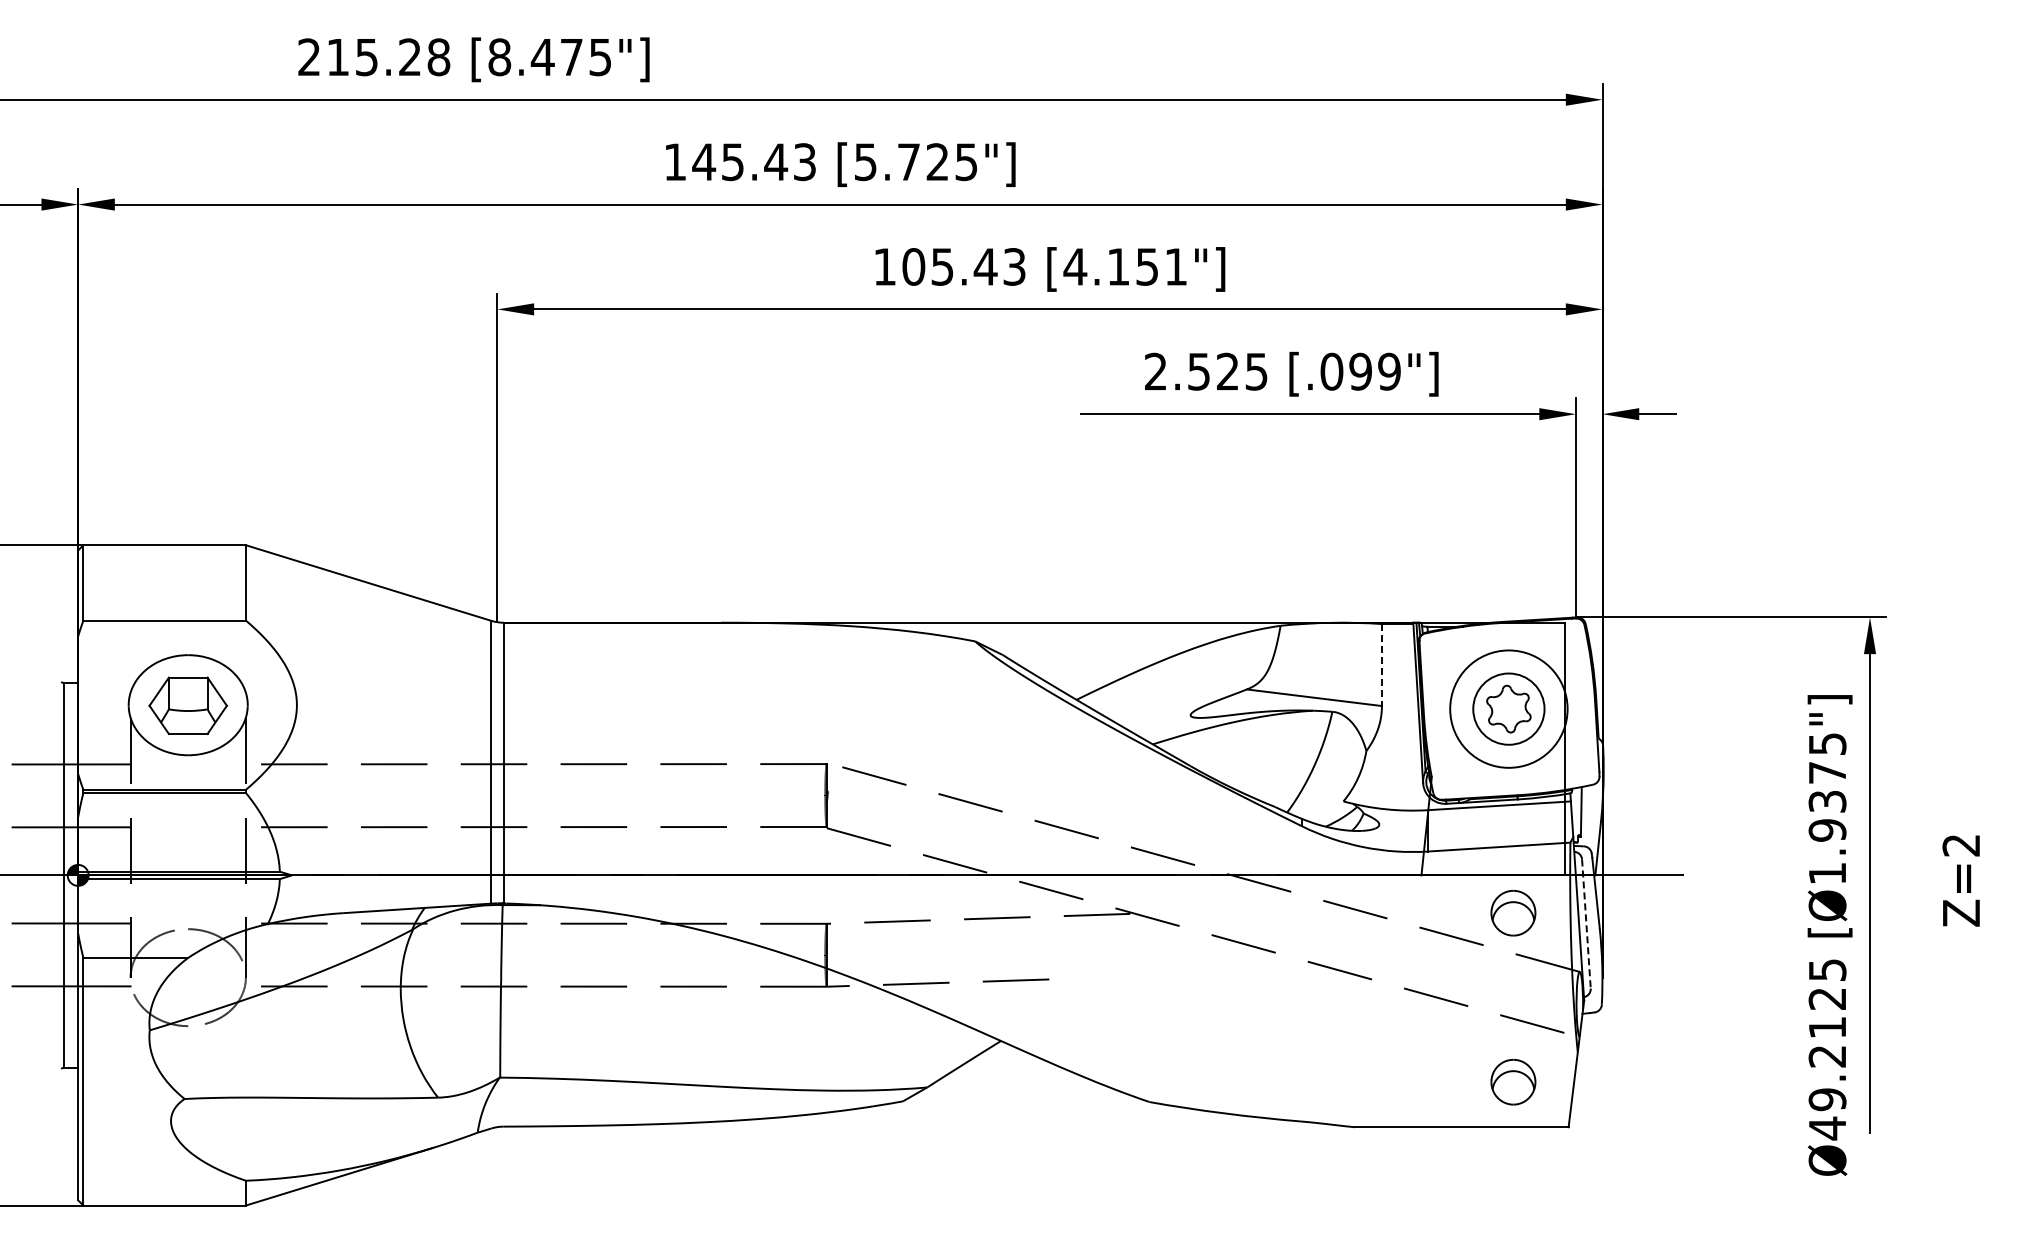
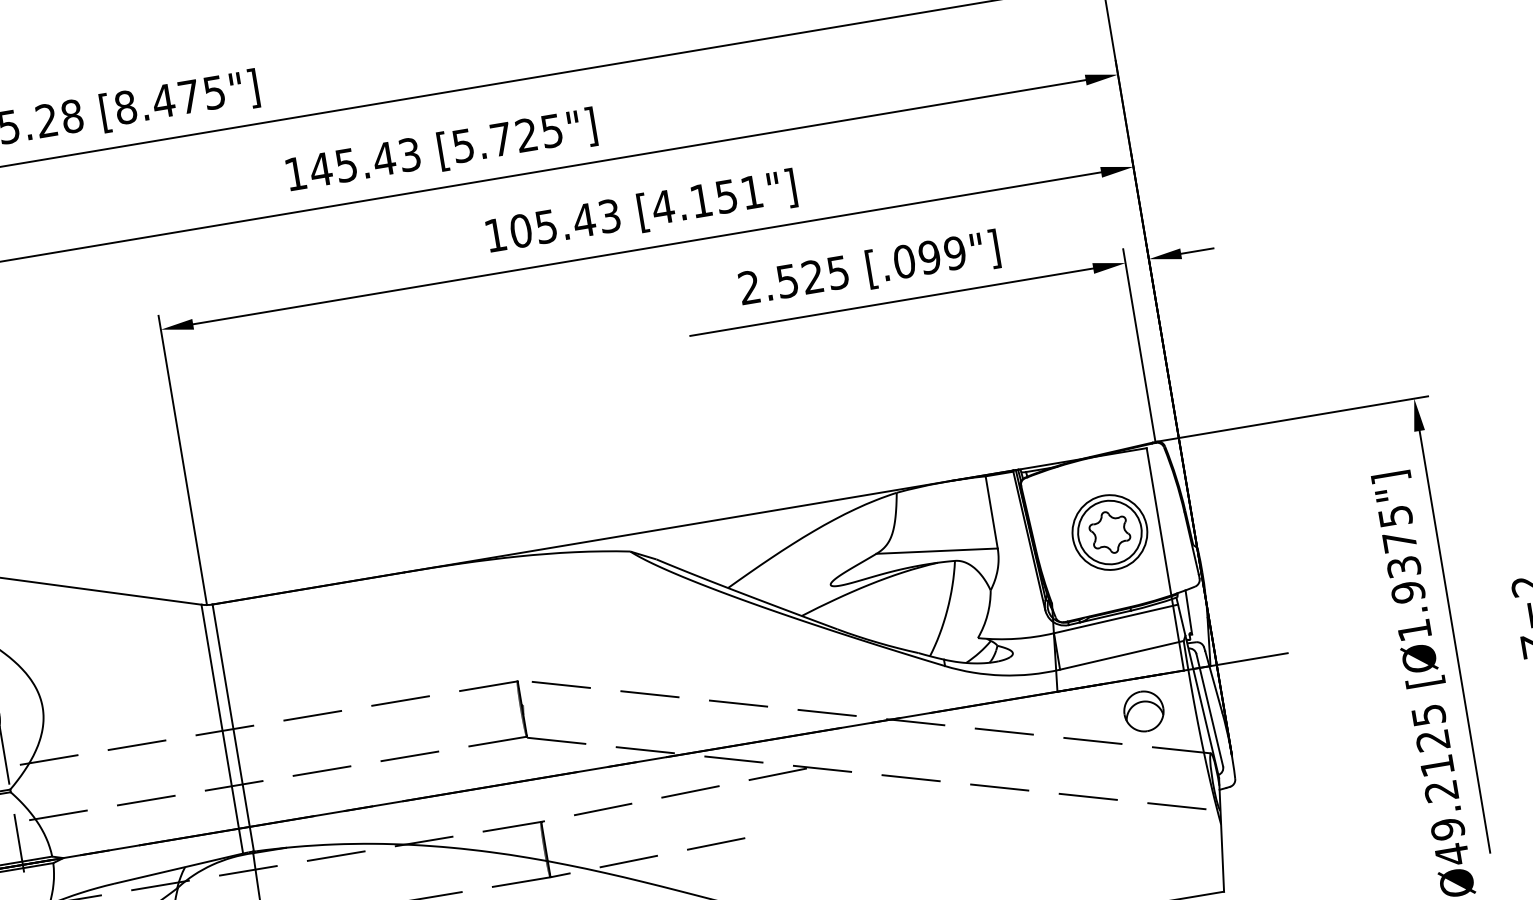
line: (1381, 665) -> (991, 512), dashed -> solid
circle: (1508, 709) -> (1109, 532), size x0.71
line: (1586, 924) -> (1209, 710), dashed -> solid
part: (1513, 1082) -> (1168, 860), removed

